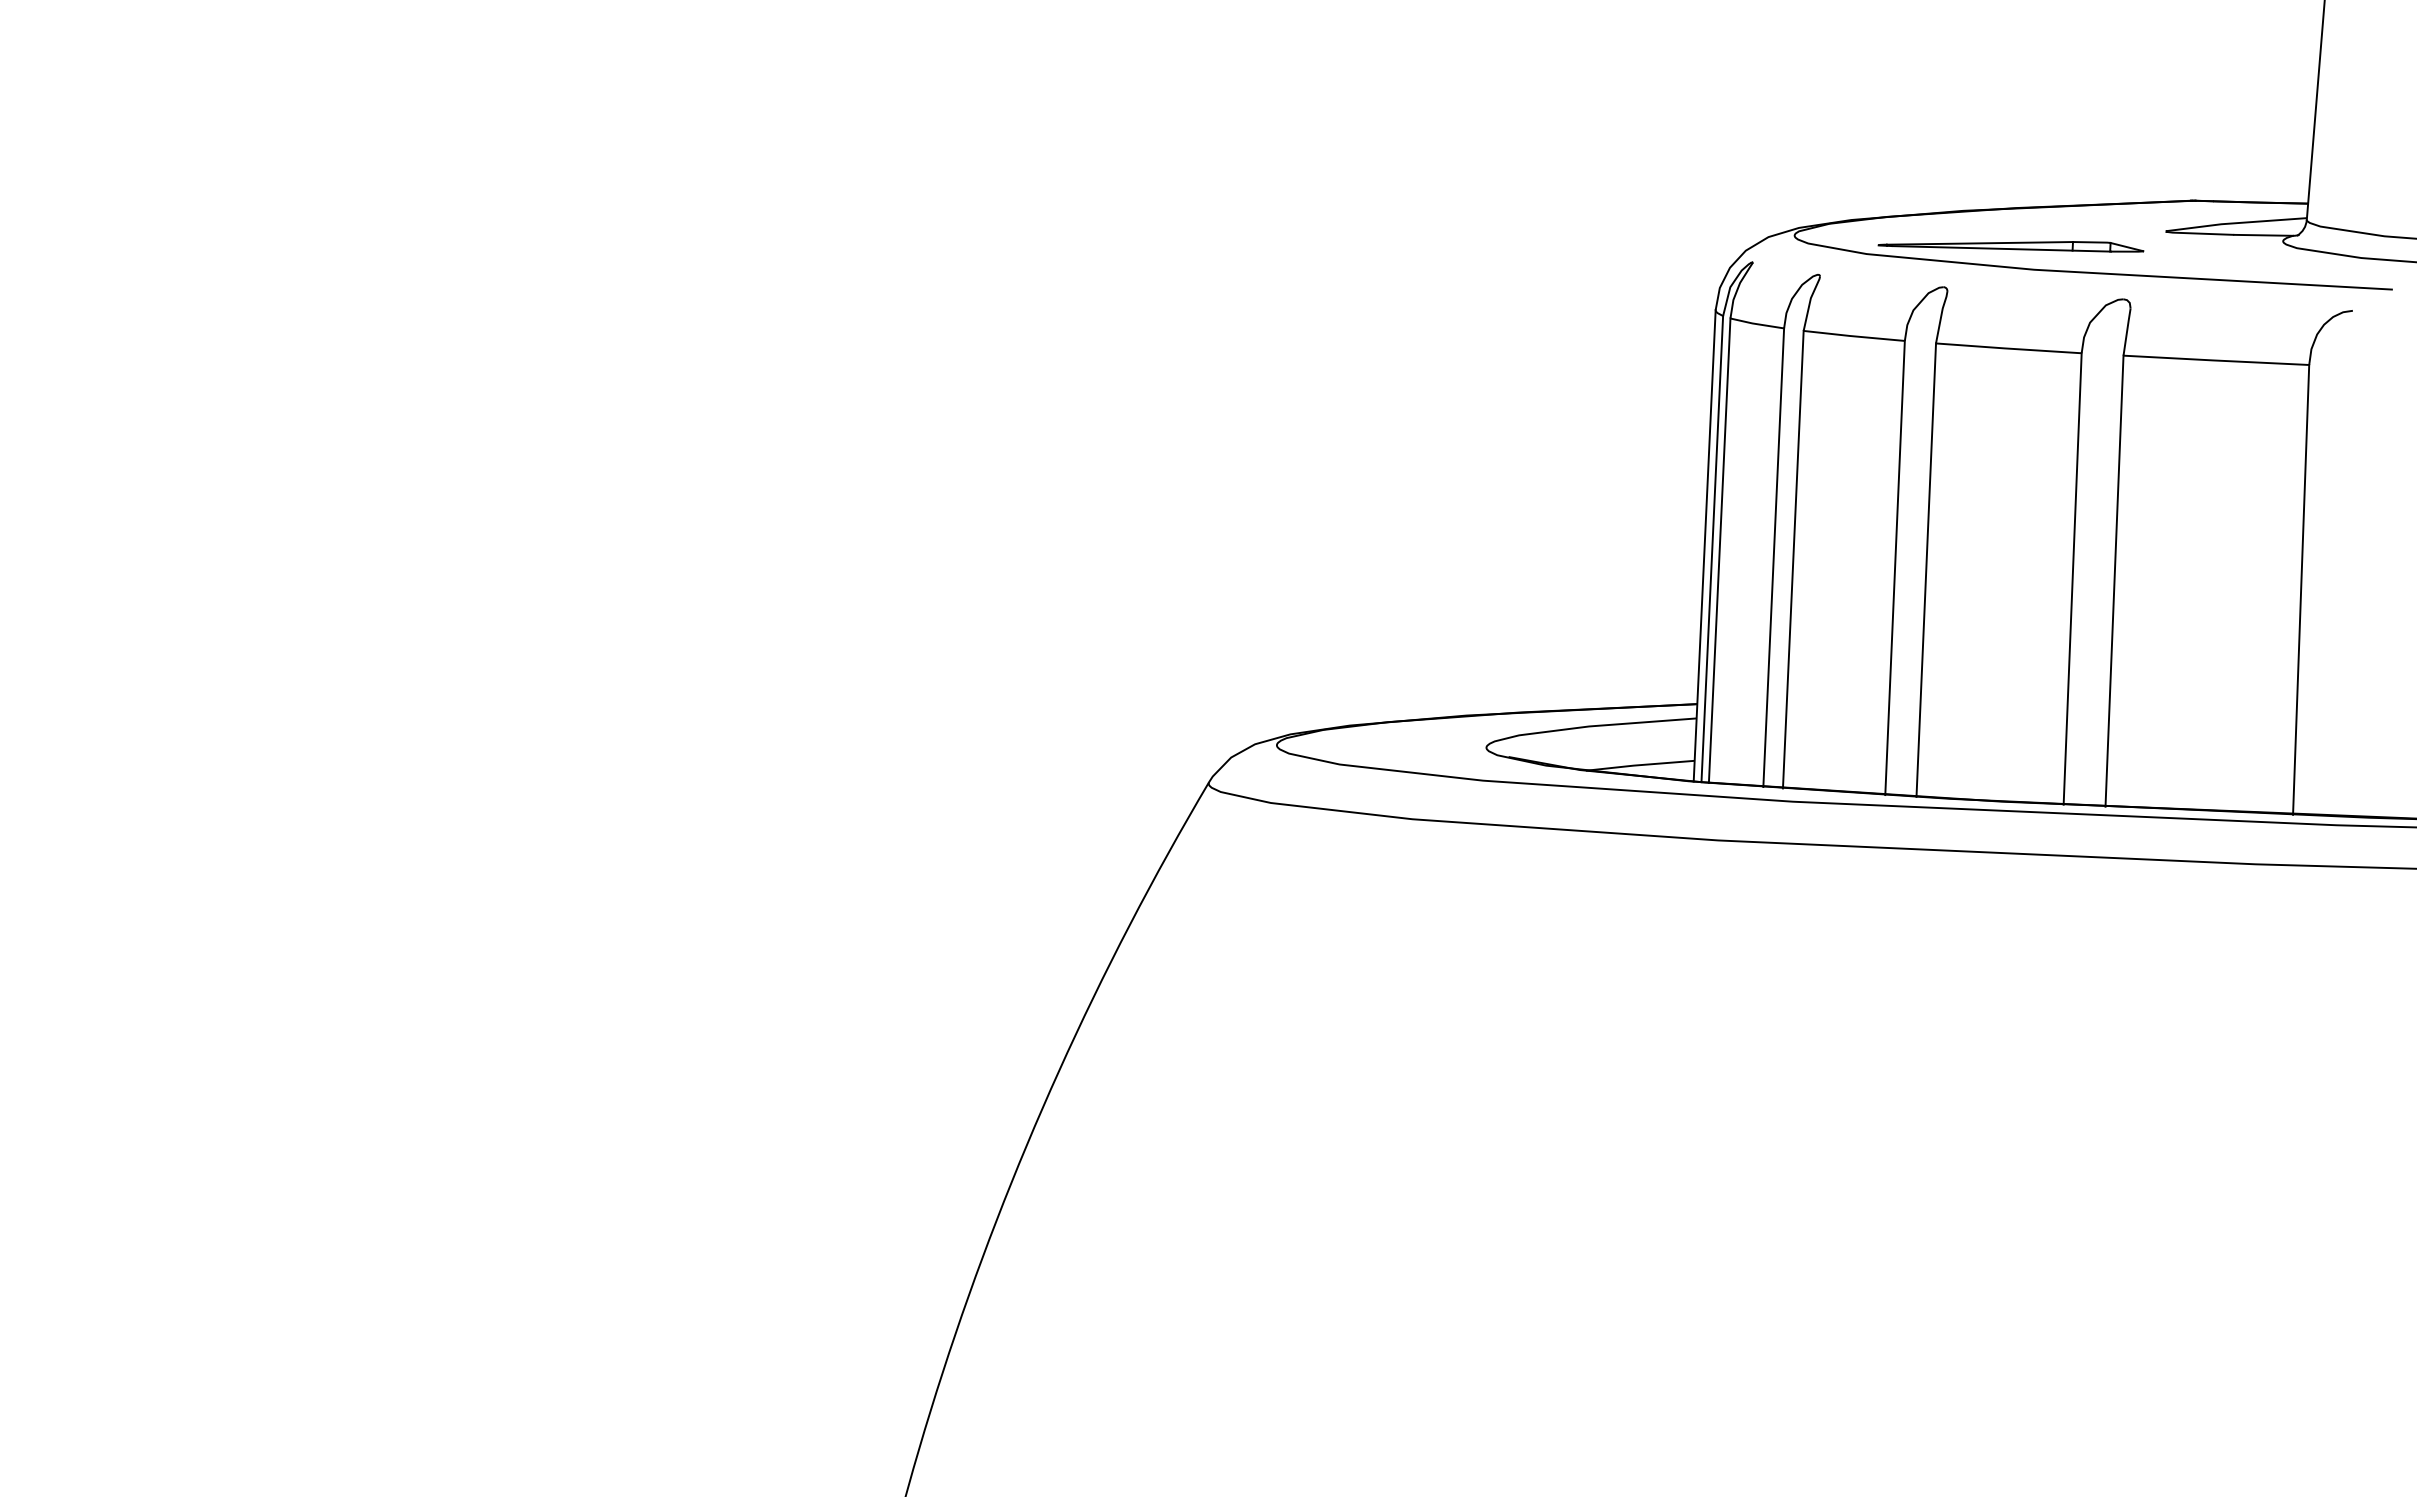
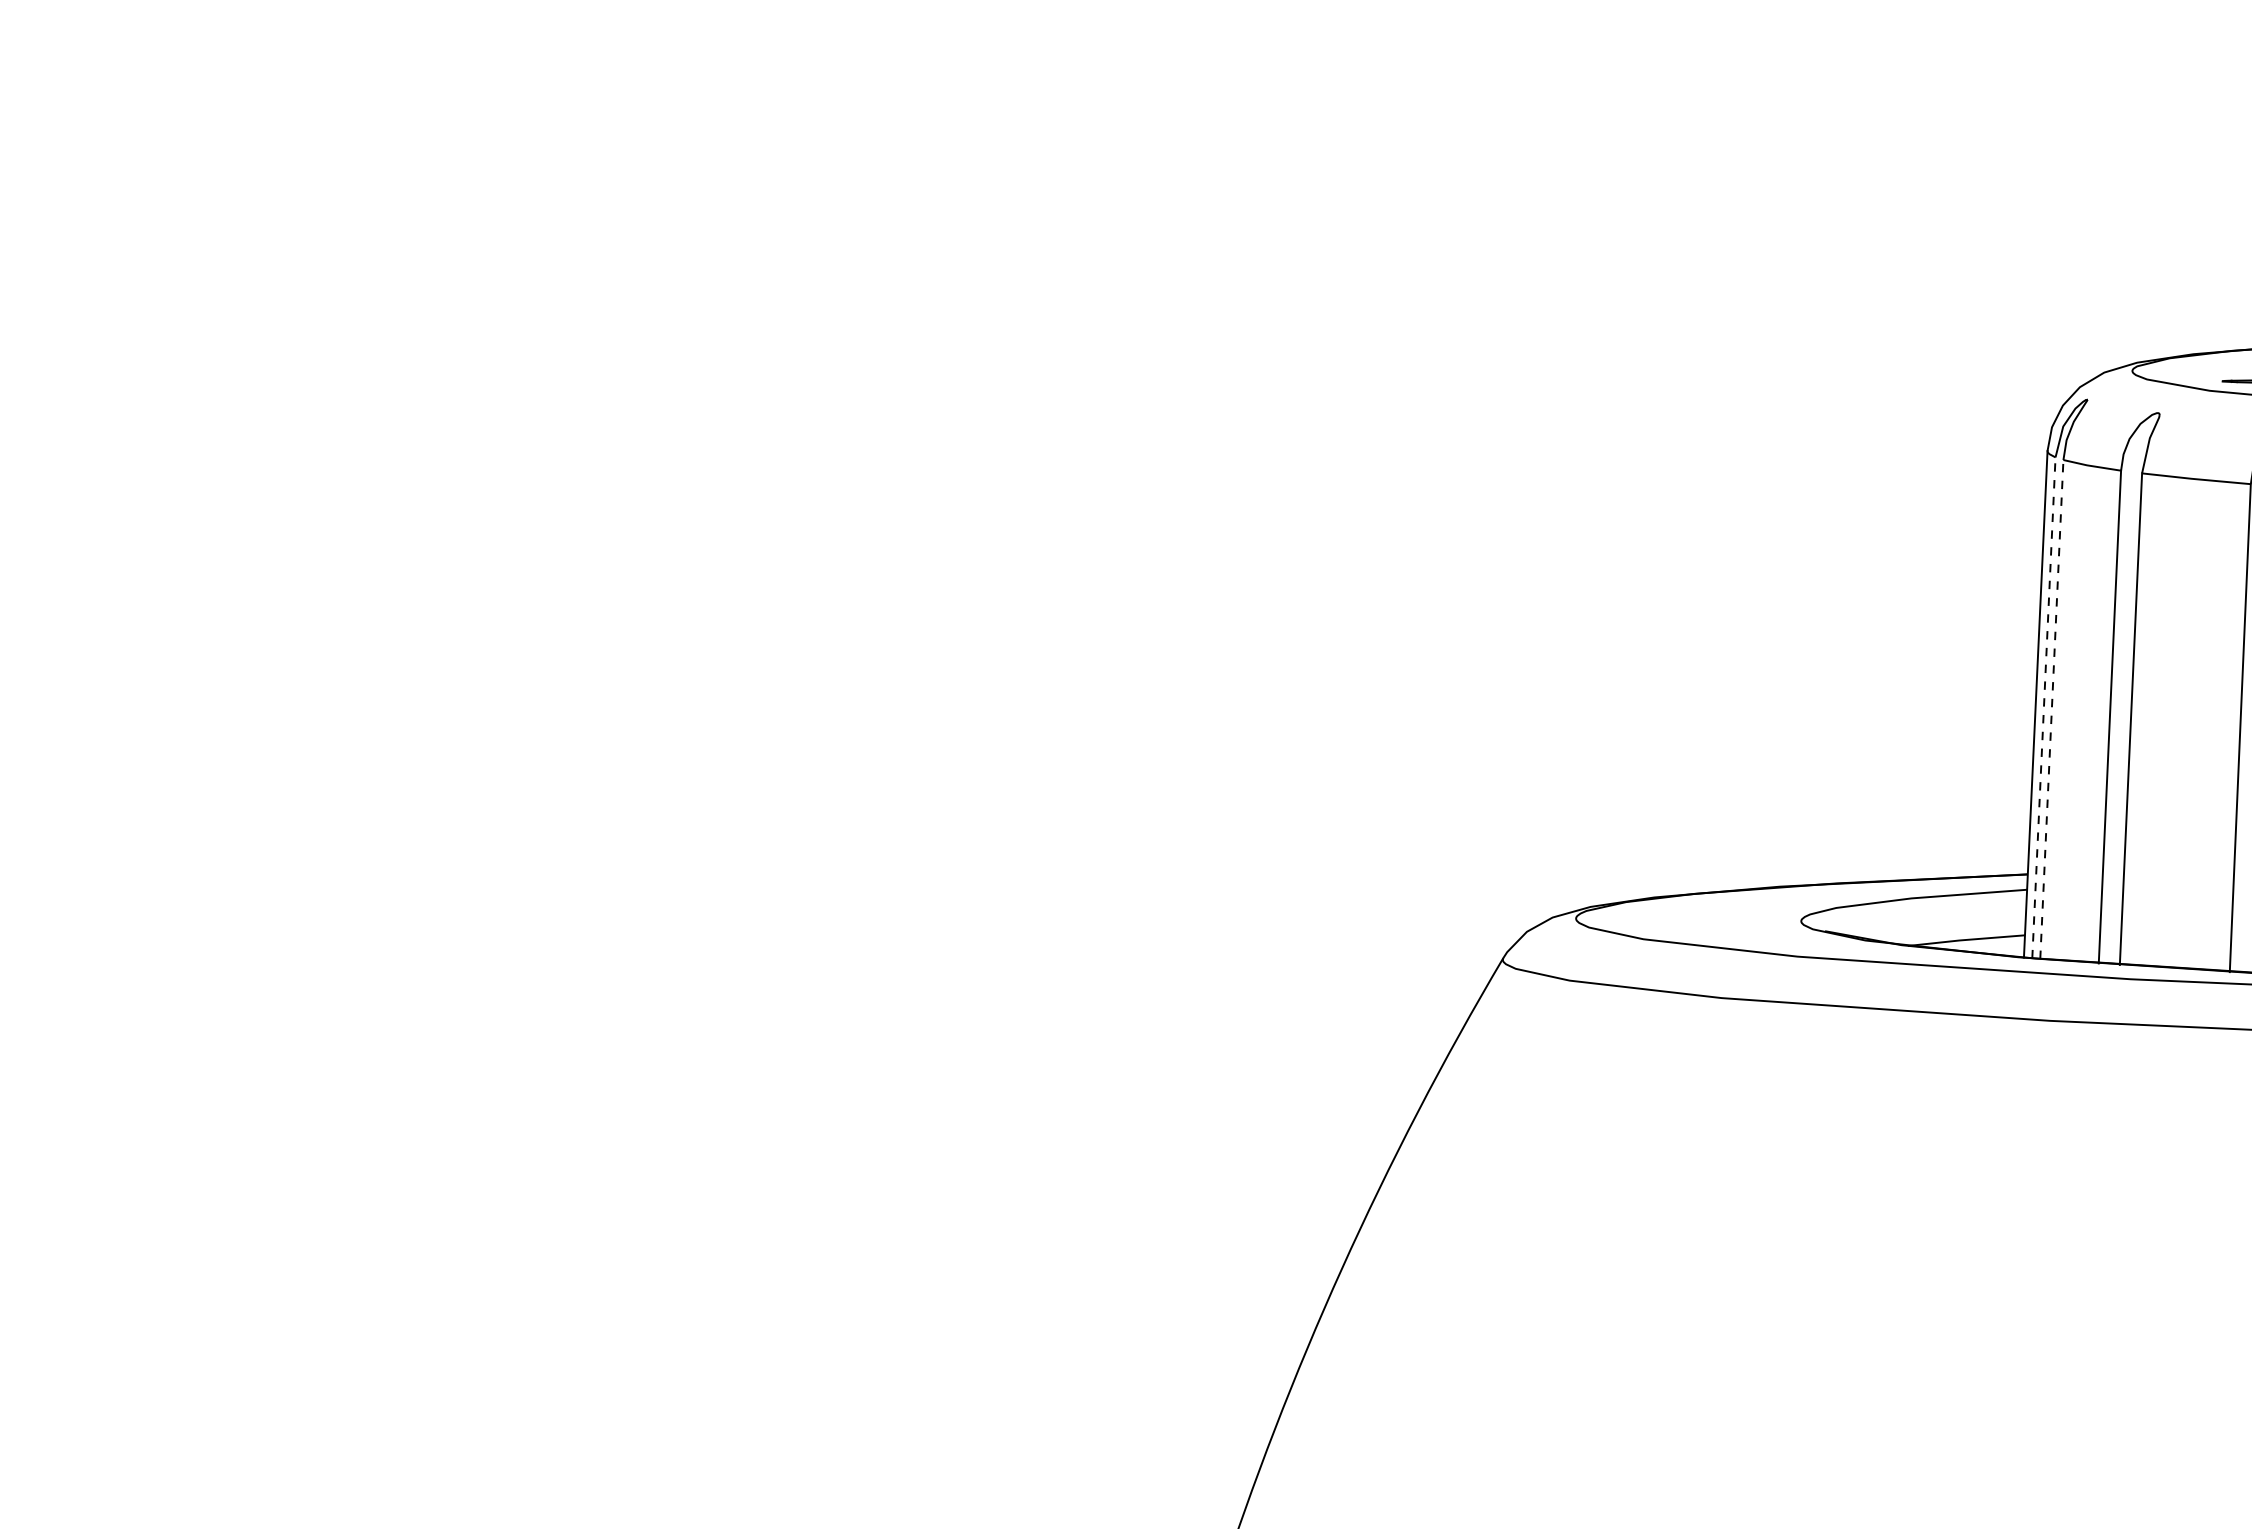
line: (1712, 548) -> (2044, 707), solid -> dashed
line: (1719, 550) -> (2051, 709), solid -> dashed

